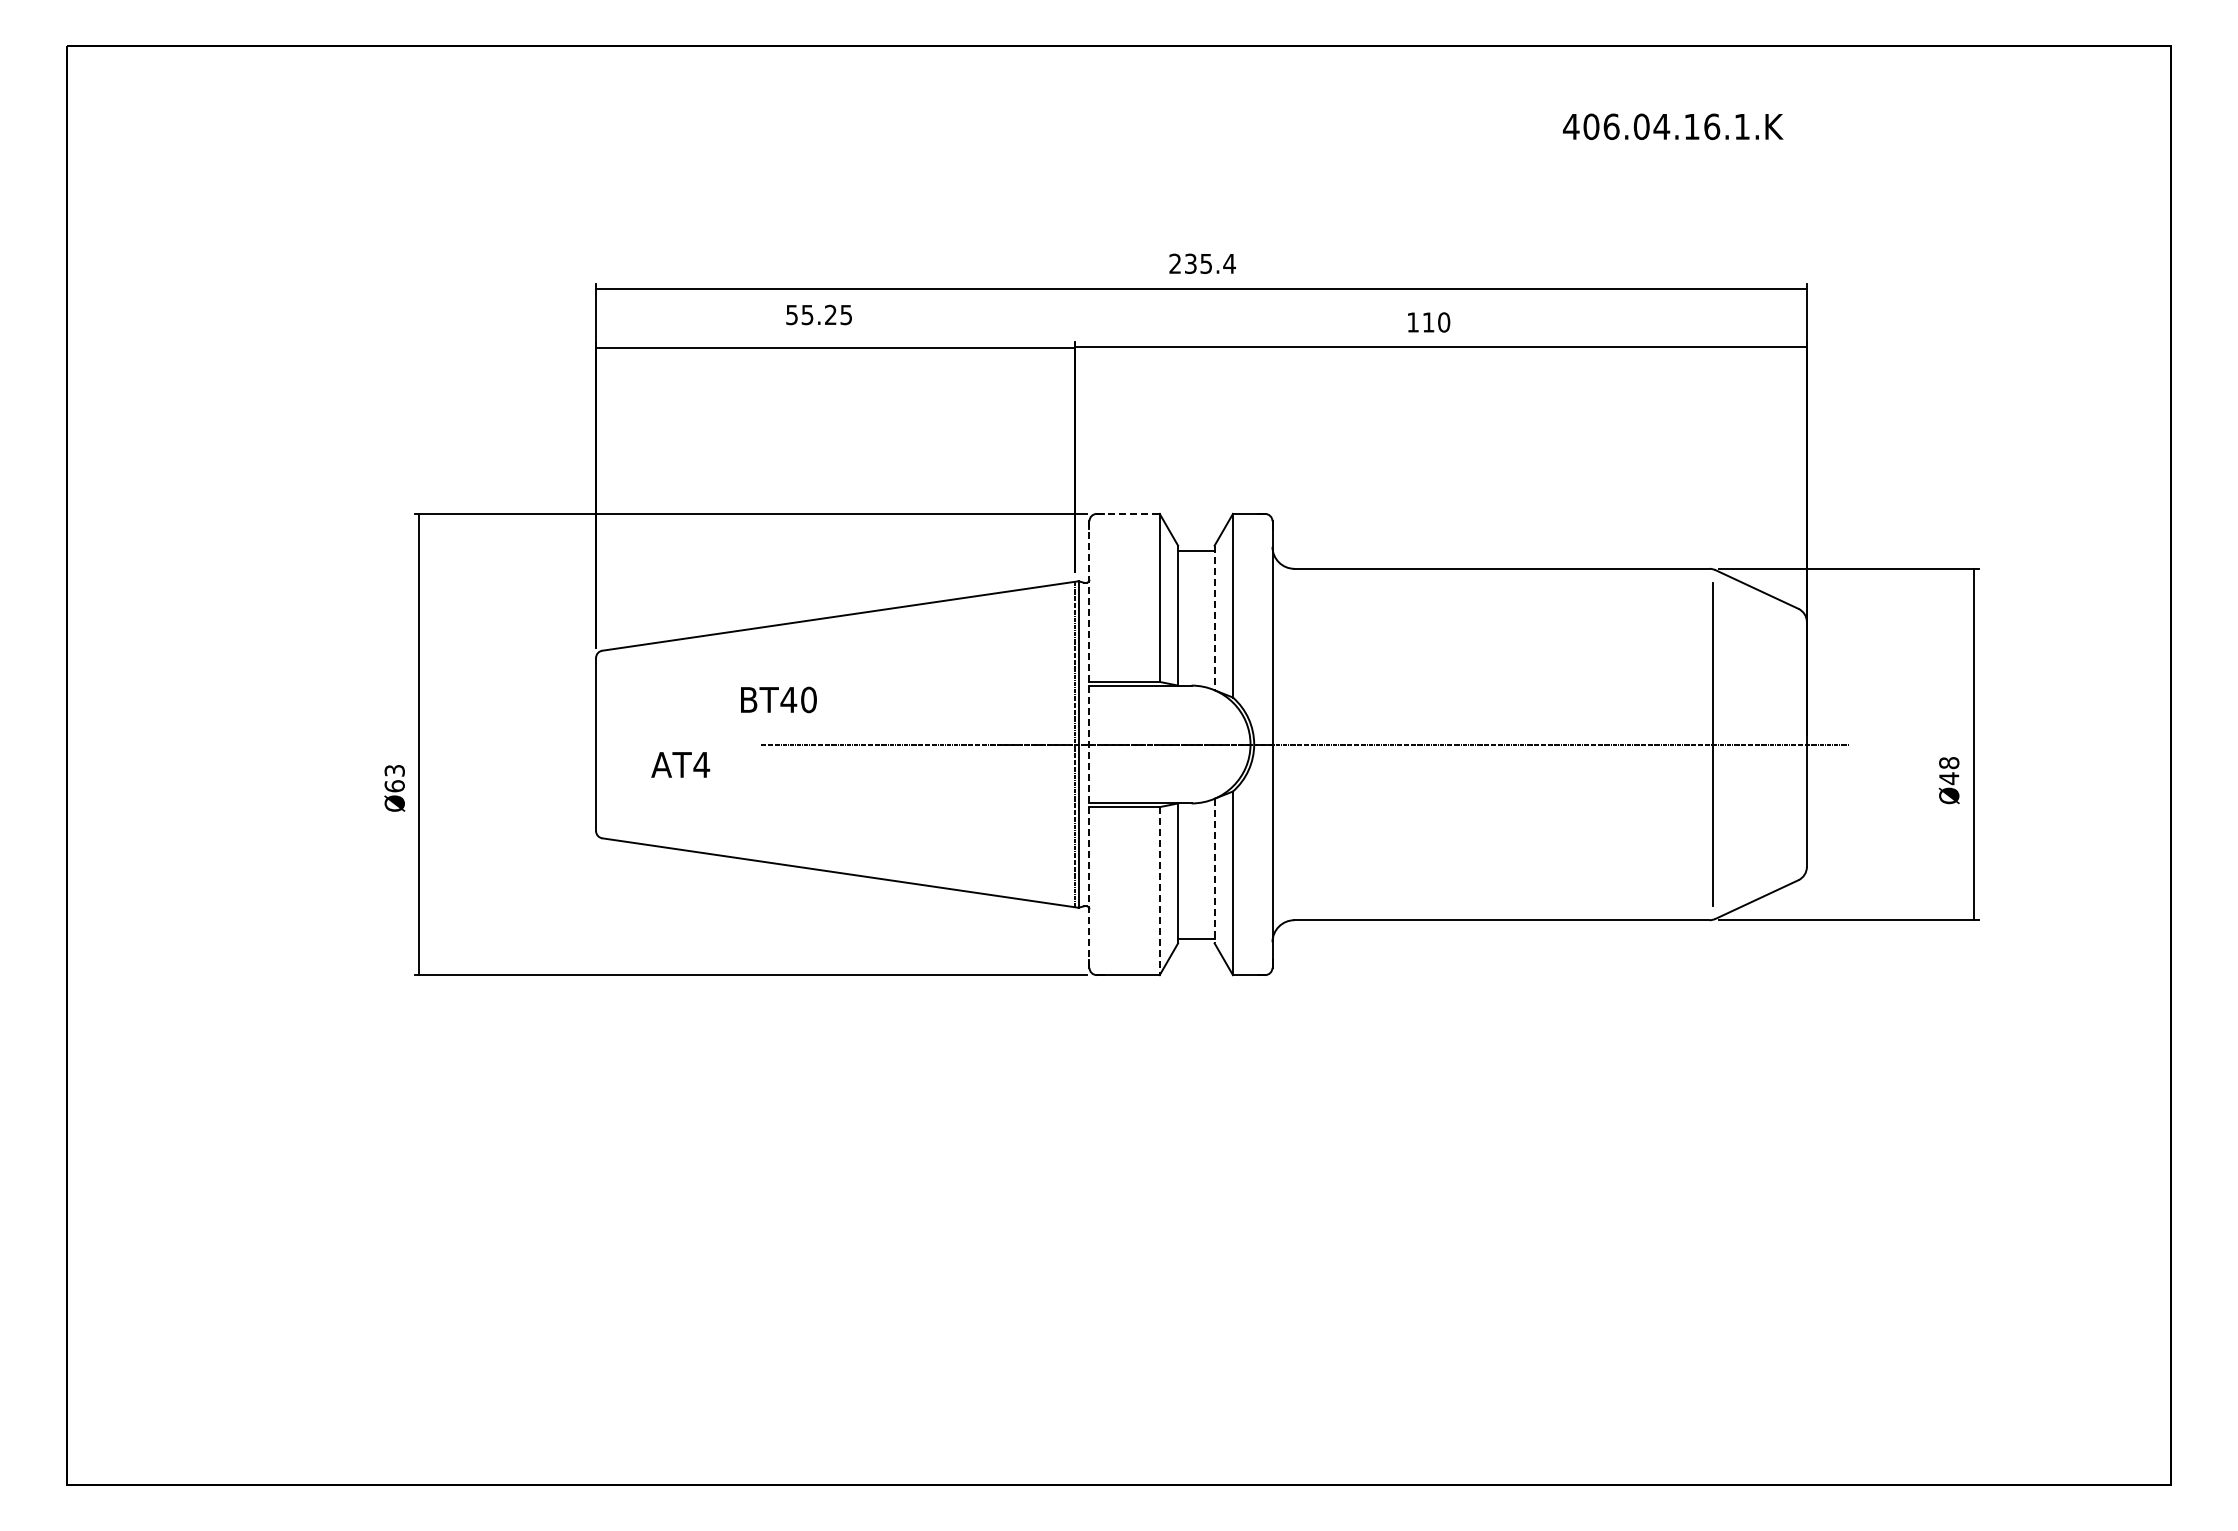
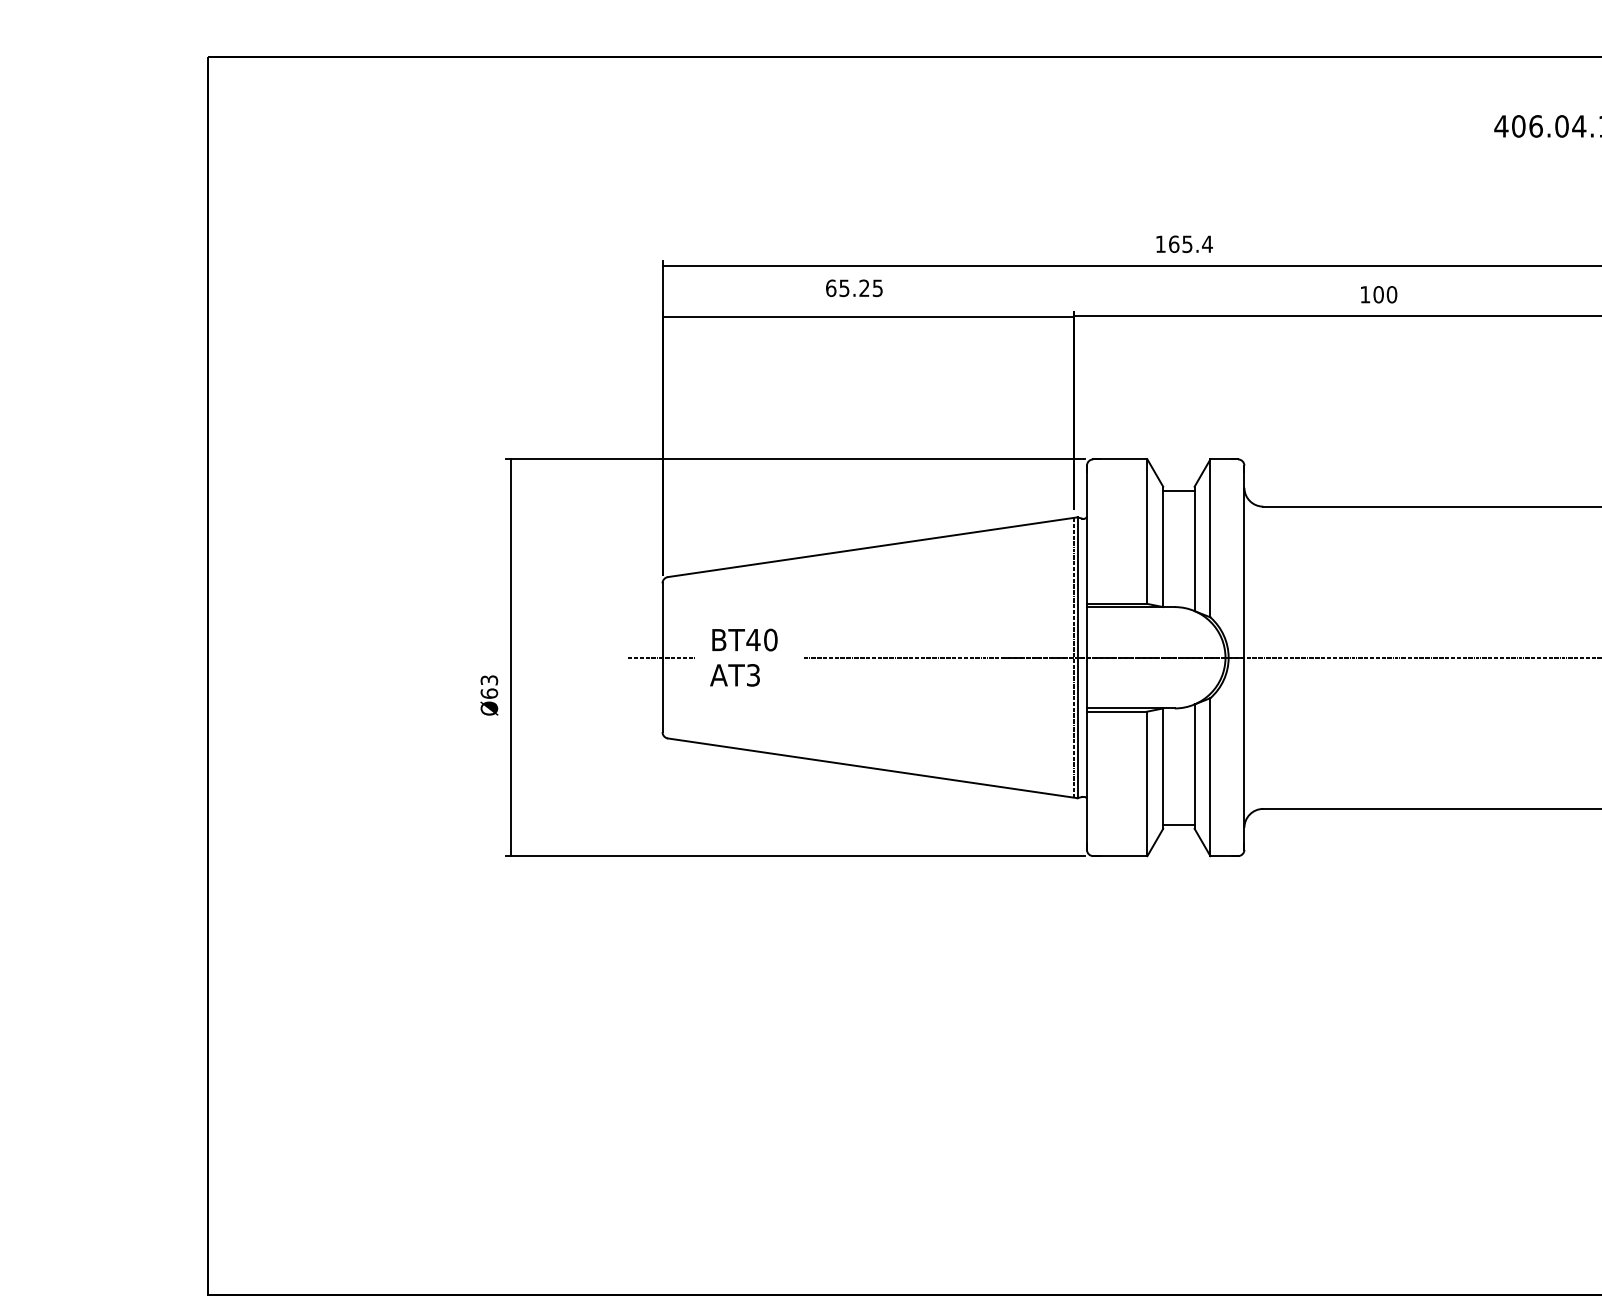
text: (1183, 263) -> (1167, 243), 235.4 -> 165.4
text: (792, 314) -> (831, 287), 55.25 -> 65.25
text: (1428, 322) -> (1378, 294), 110 -> 100
line: (1128, 513) -> (1120, 459), dashed -> solid
line: (1214, 618) -> (1194, 549), dashed -> solid
text: (778, 699) -> (744, 639), moved
line: (594, 744) -> (661, 657), added
line: (1089, 745) -> (1086, 658), dashed -> solid
text: (701, 764) -> (753, 674), AT4 -> AT3
line: (1214, 871) -> (1194, 766), dashed -> solid
line: (1159, 891) -> (1147, 784), dashed -> solid

